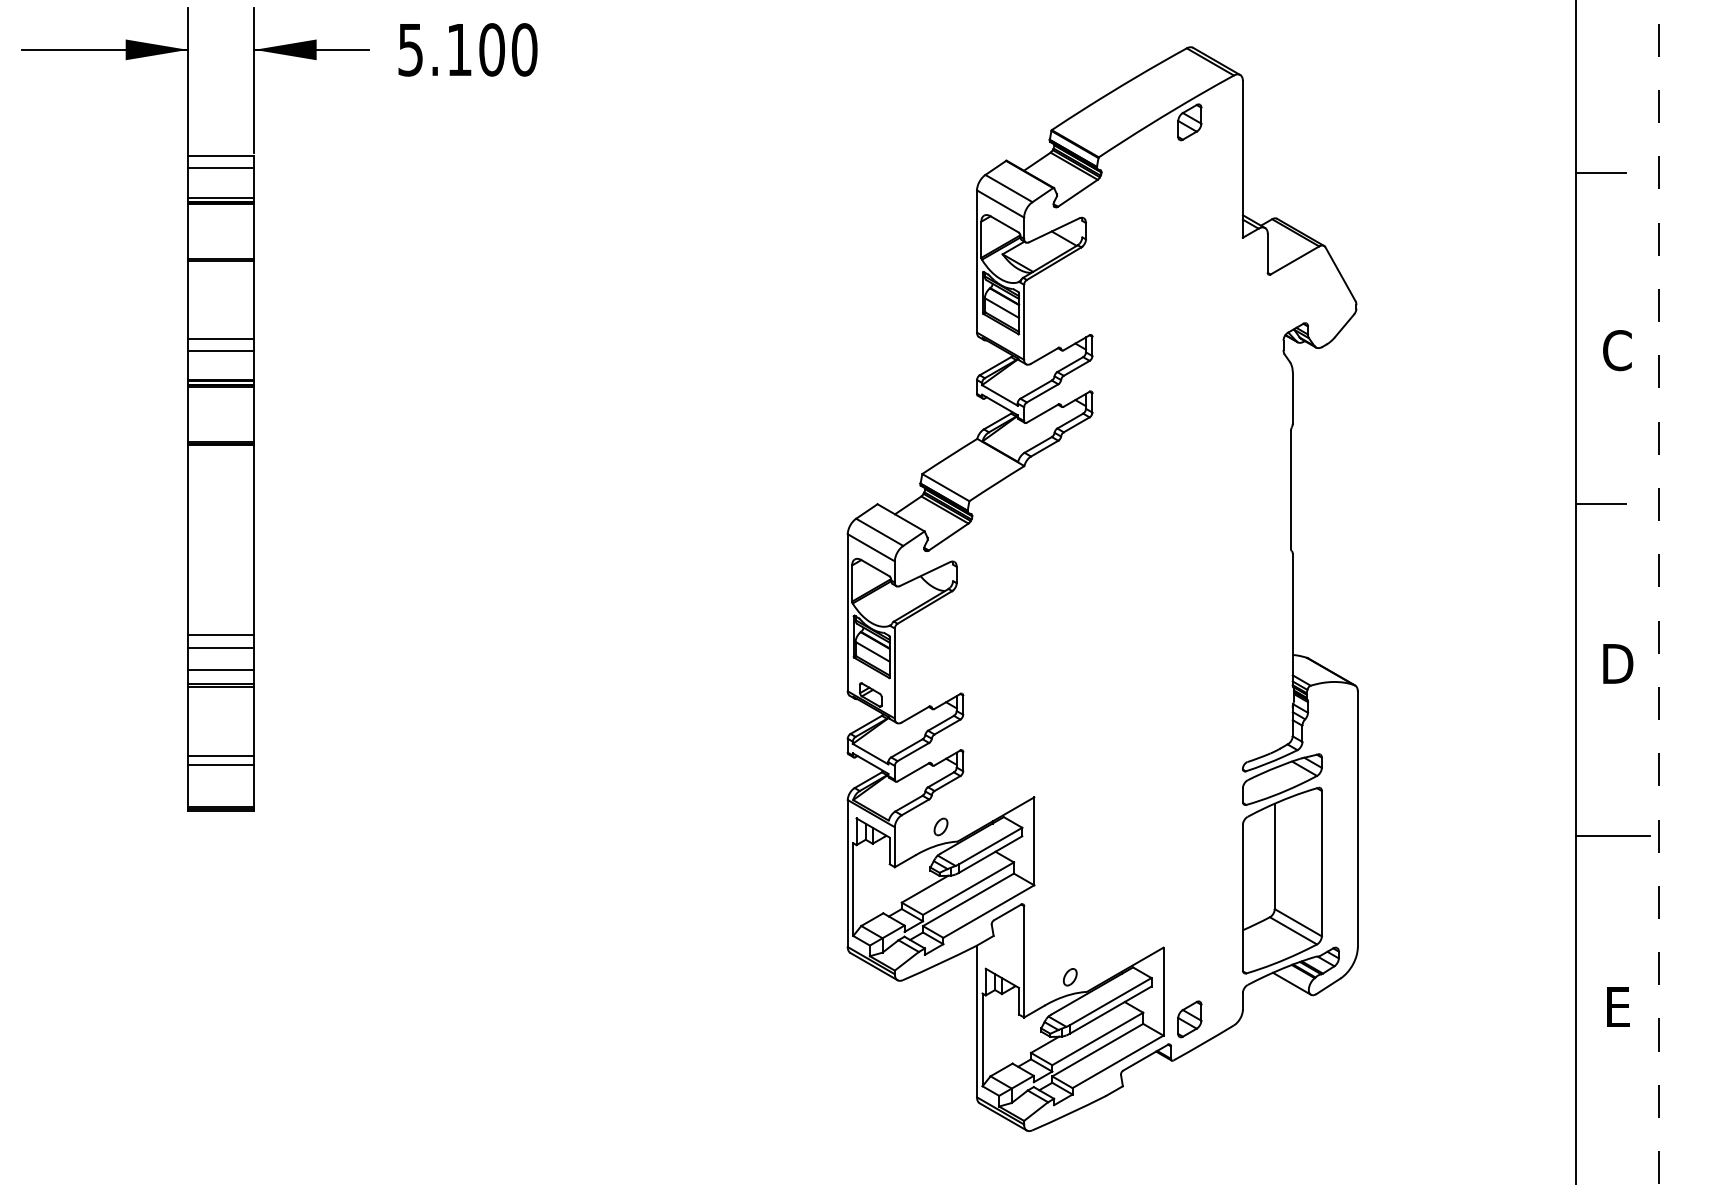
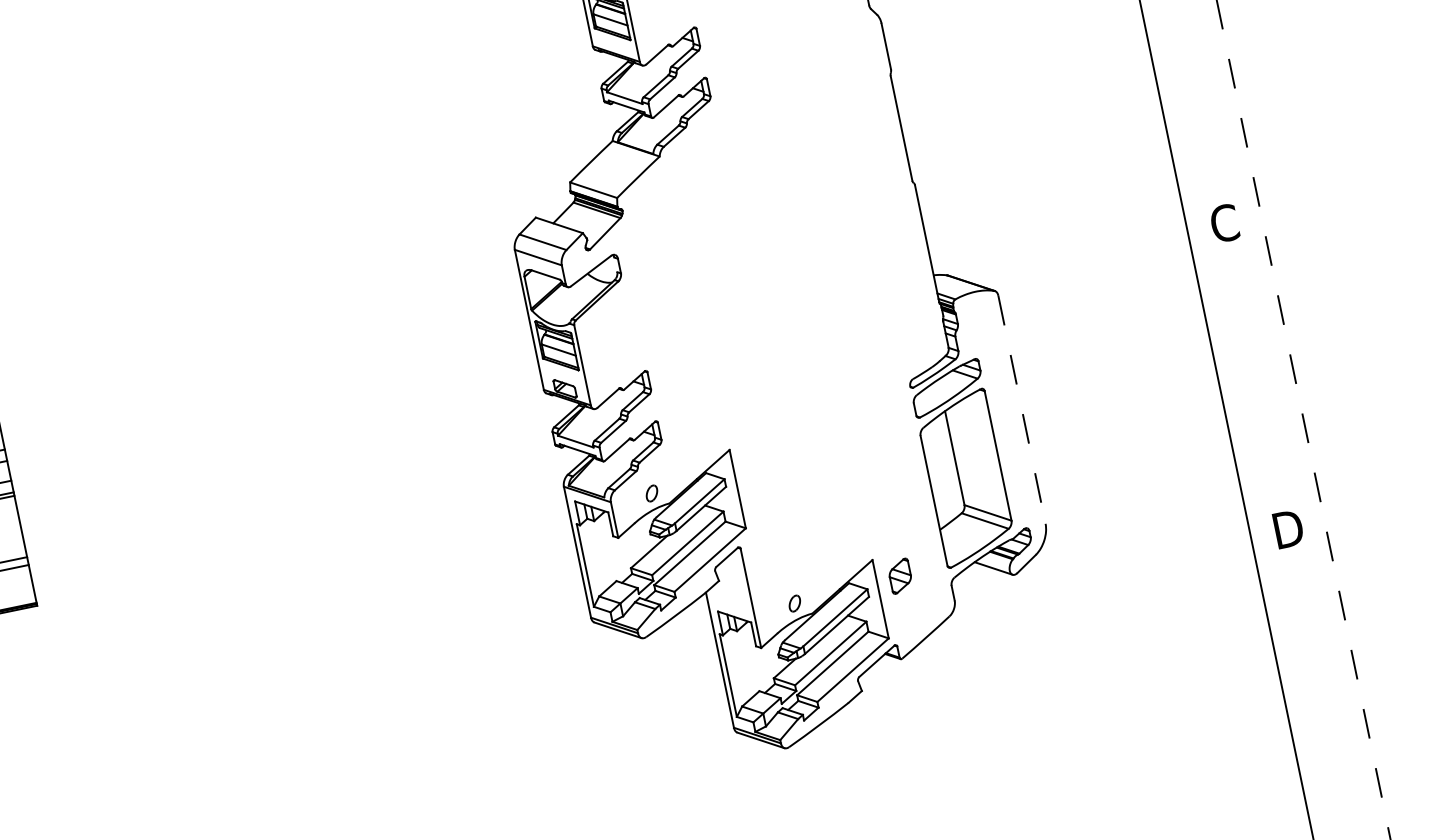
line: (1600, 504) -> (1180, 84), removed
text: (1618, 663) -> (1225, 222), D -> C
line: (1357, 819) -> (1021, 410), solid -> dashed
line: (1612, 836) -> (1252, 378), removed
text: (1618, 1006) -> (1288, 528), E -> D
part: (1189, 1019) -> (900, 576), moved

